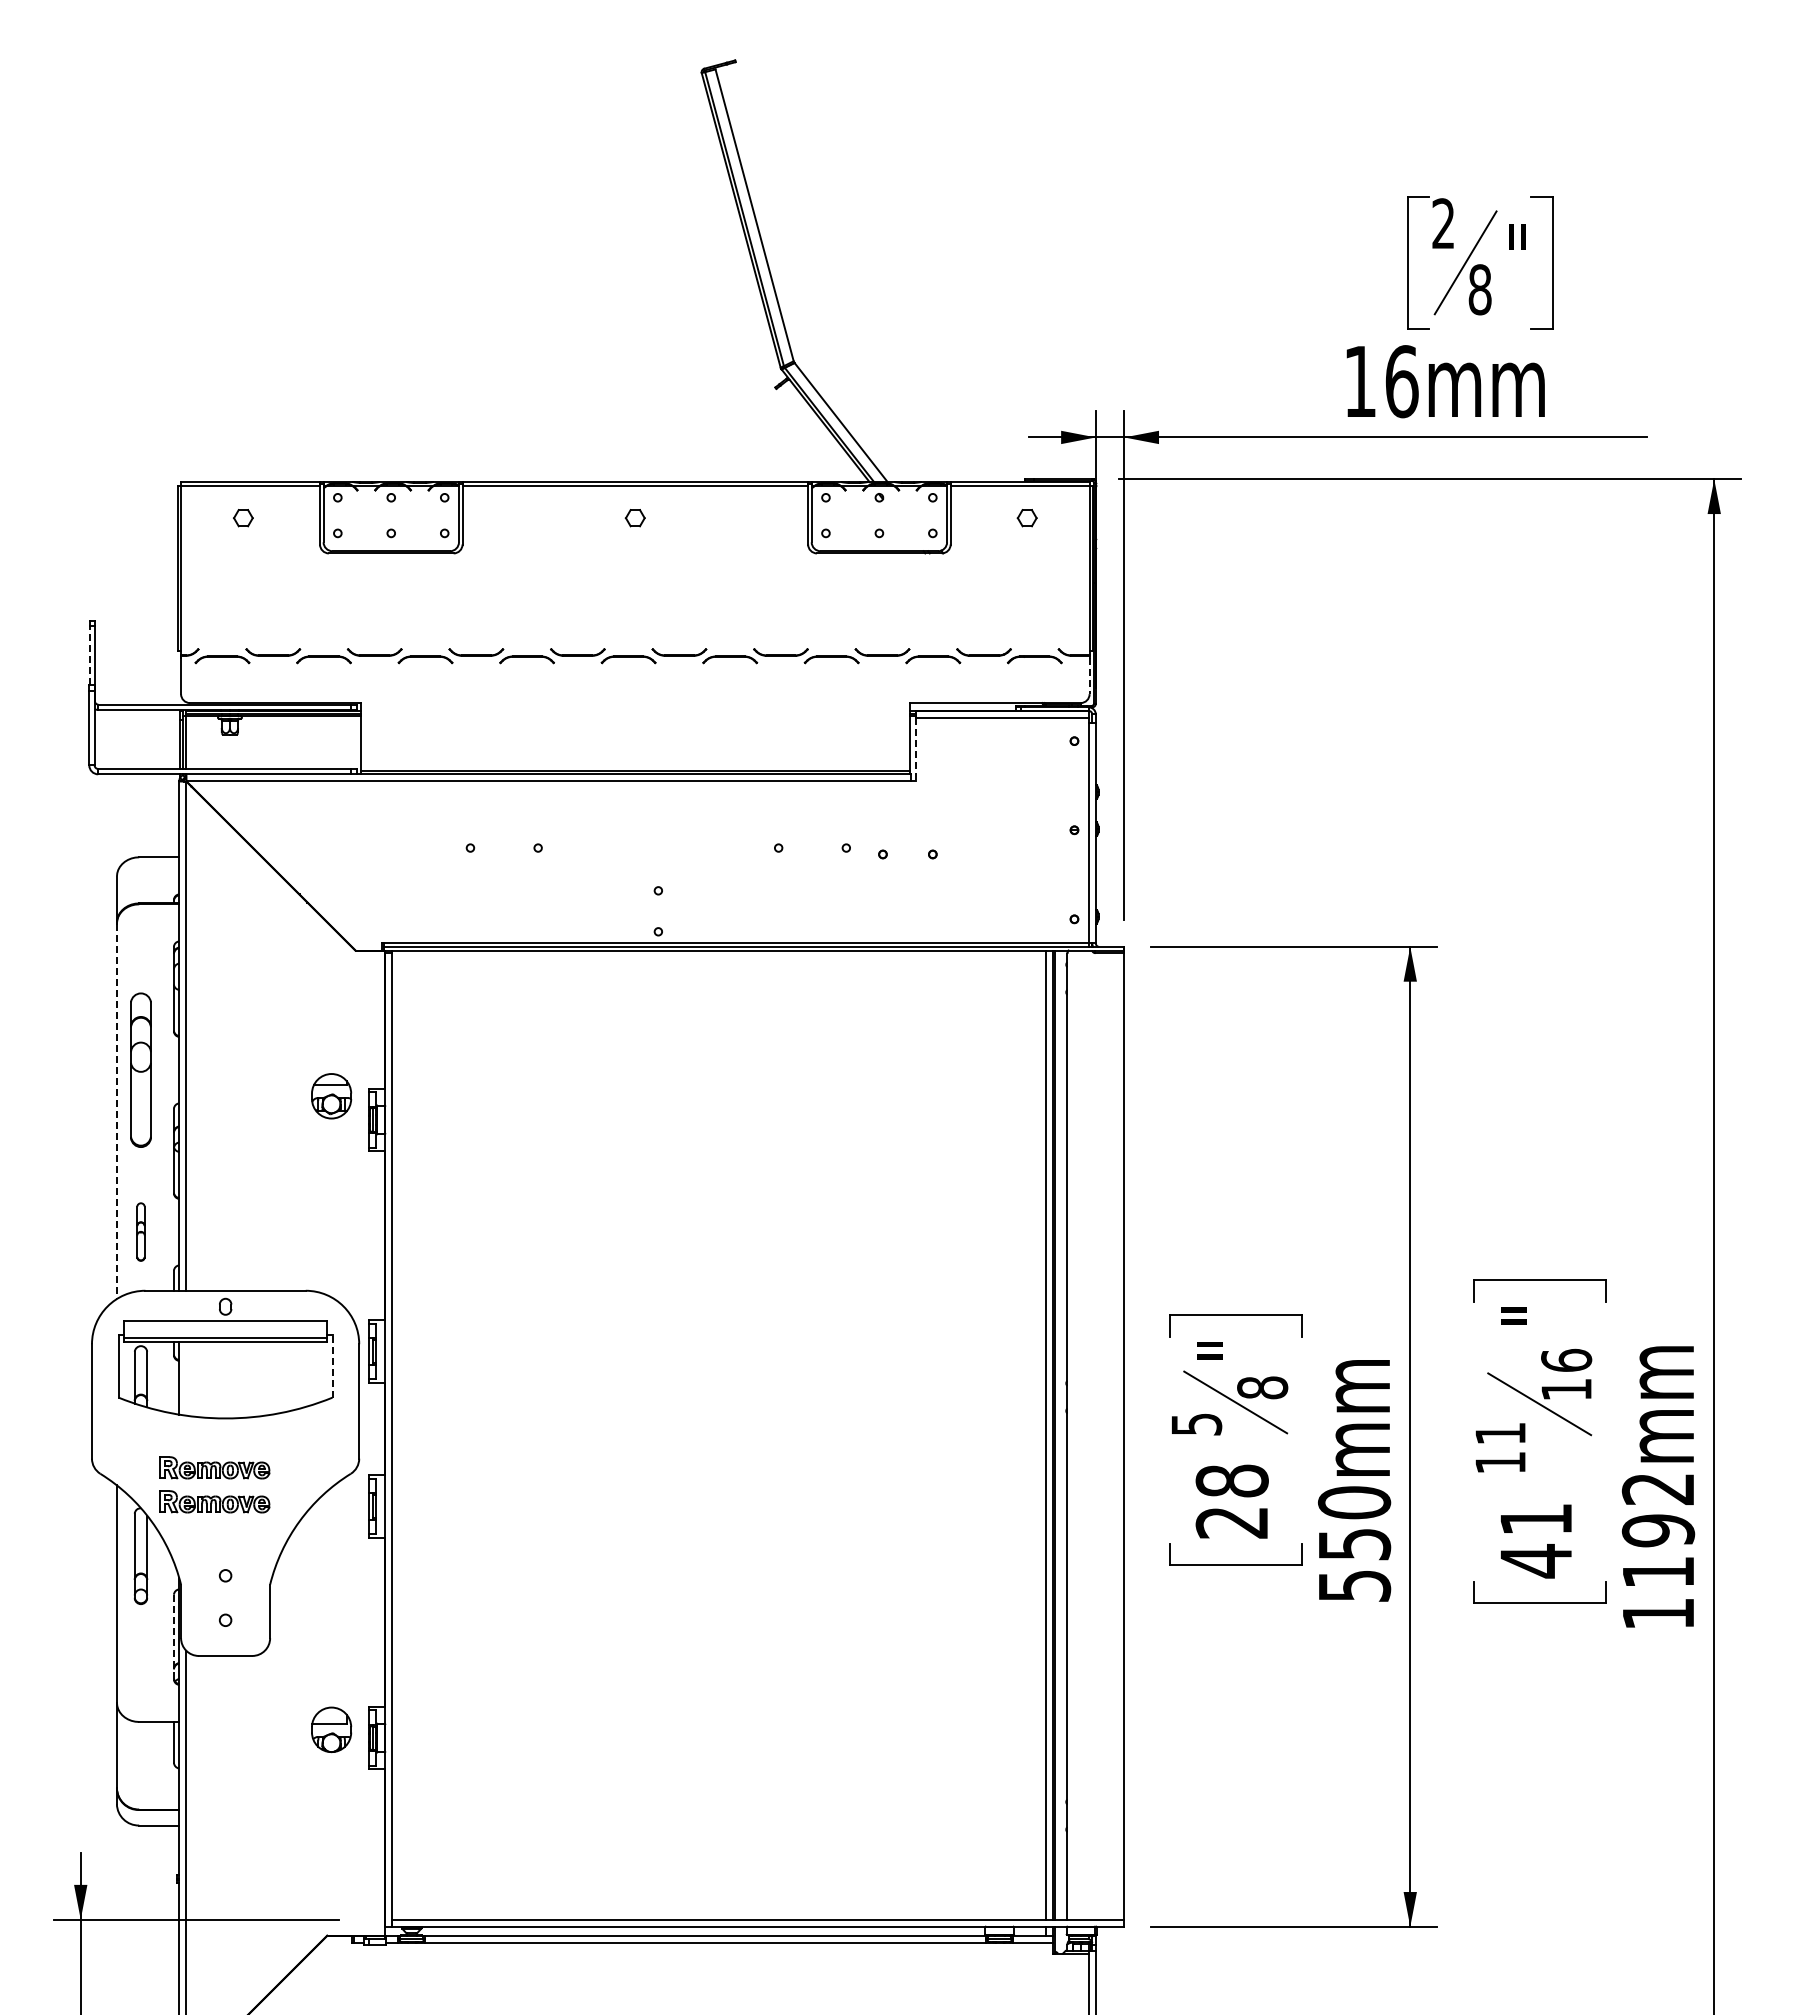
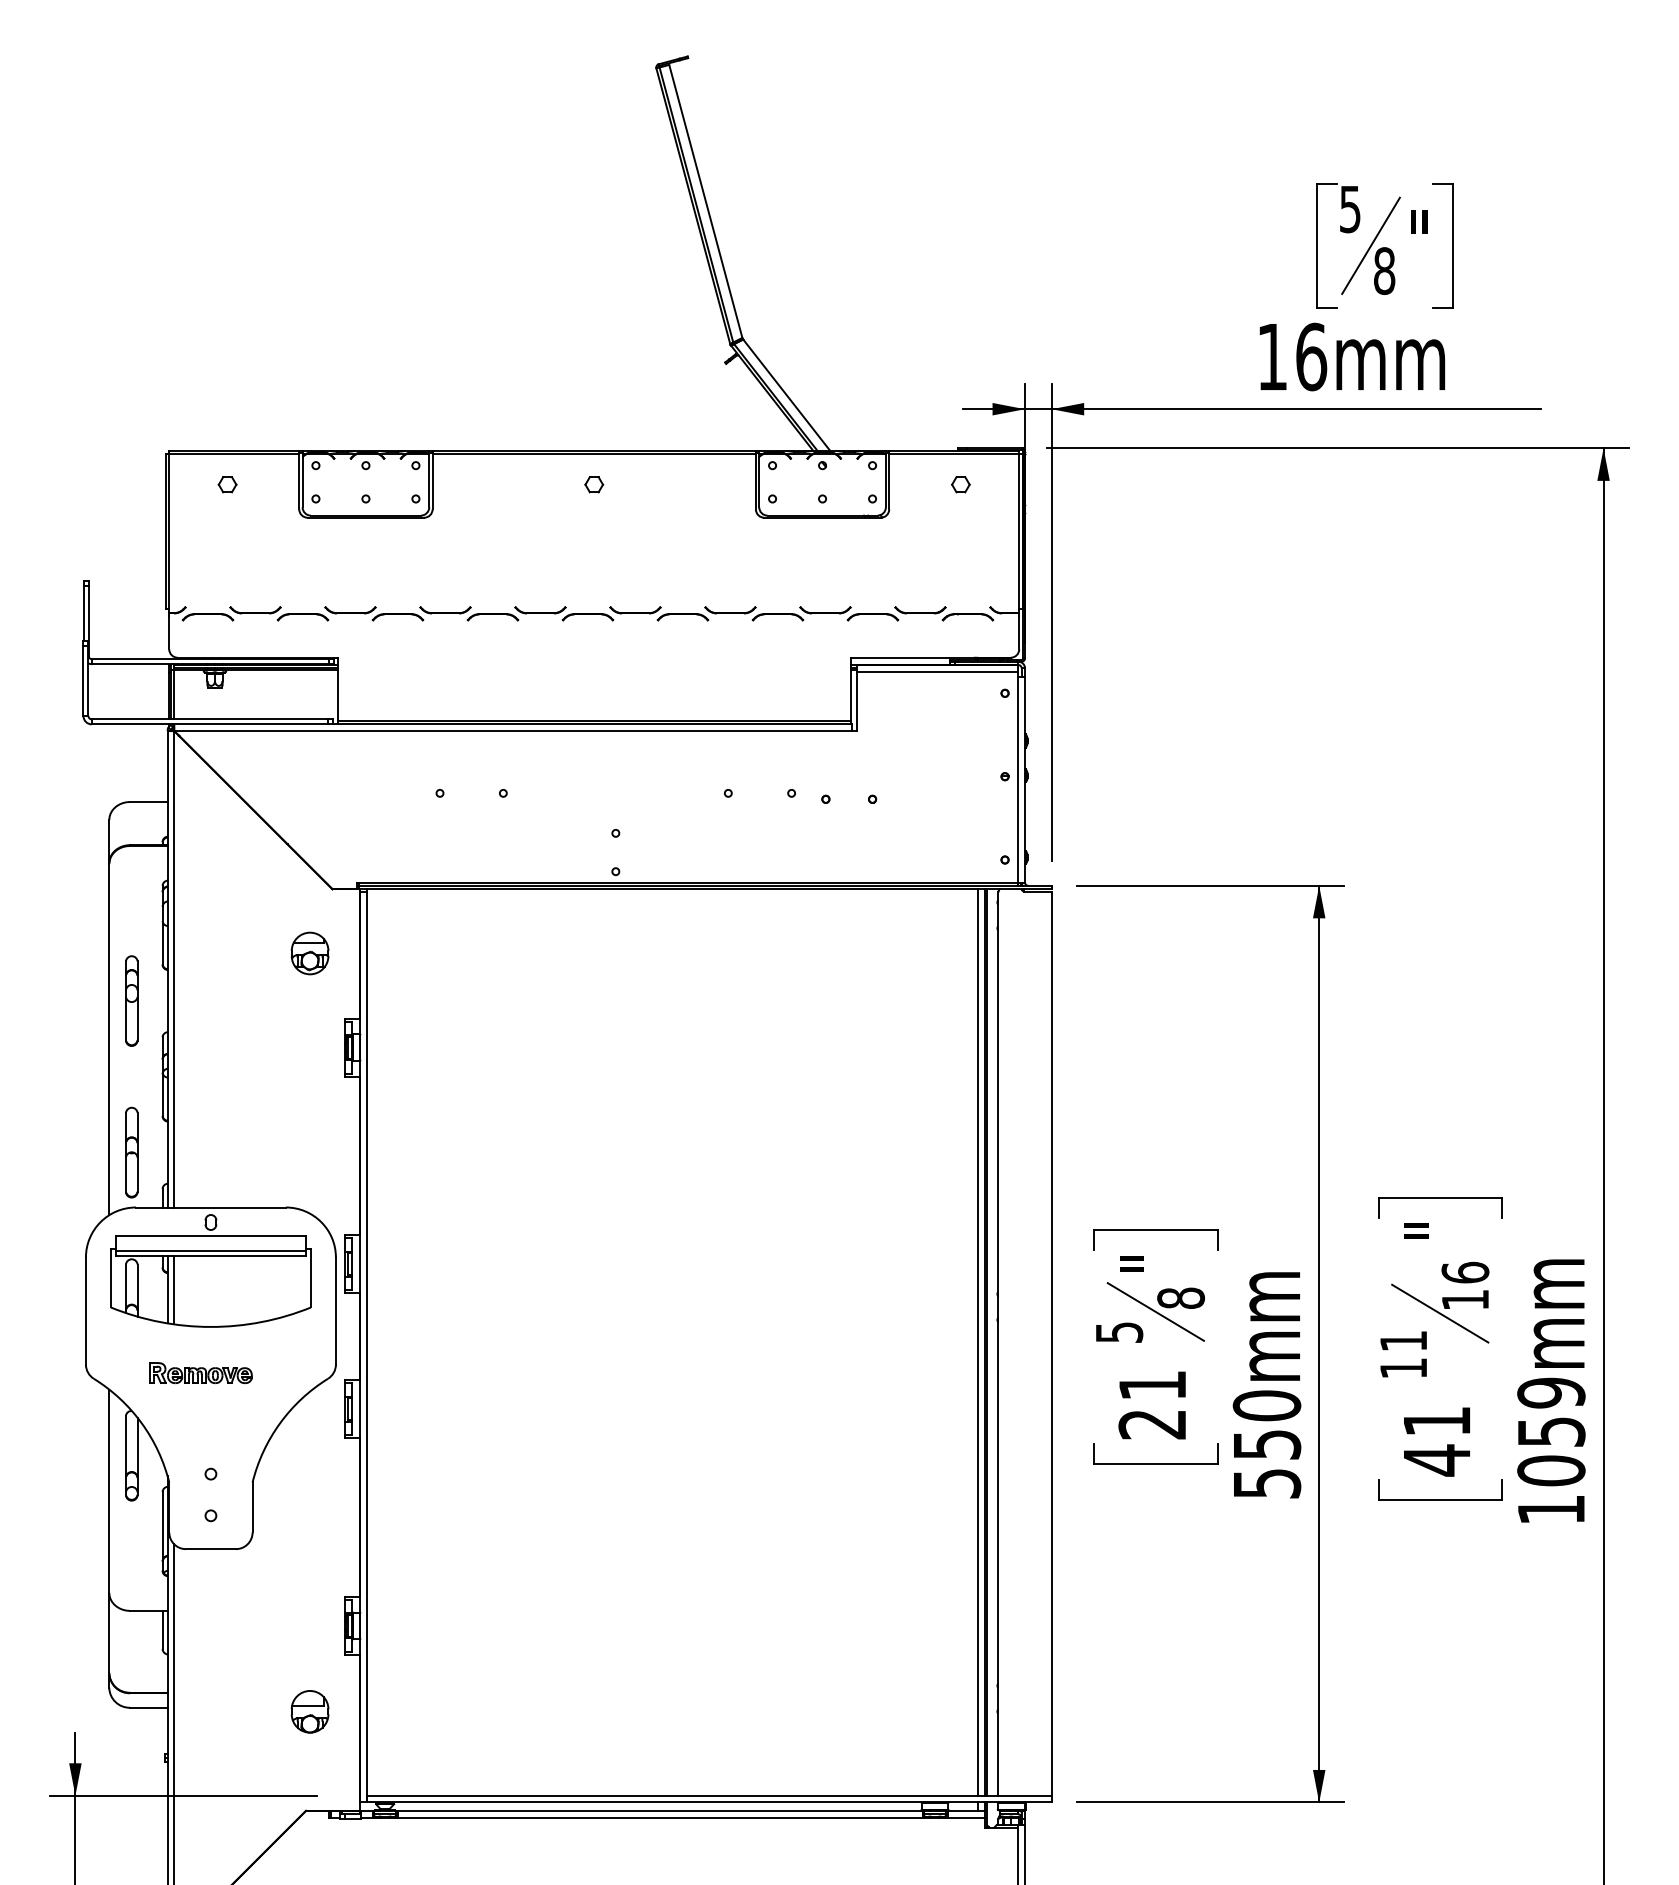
text: (1443, 223) -> (1350, 209), 2 -> 5
line: (89, 655) -> (83, 613), dashed -> solid
line: (1089, 676) -> (1019, 632), dashed -> solid
line: (915, 749) -> (856, 701), dashed -> solid
part: (140, 1069) -> (131, 1000), size x0.62
part: (331, 1096) -> (310, 953), moved
line: (116, 1111) -> (108, 1039), dashed -> solid
part: (140, 1231) -> (131, 1152), size x1.67
line: (332, 1365) -> (310, 1277), dashed -> solid
line: (186, 1378) -> (174, 1289), added
text: (1231, 1480) -> (1151, 1384), 28 -> 21
part: (214, 1501) -> (200, 1404), removed
text: (1658, 1530) -> (1551, 1431), 1192mm -> 1059mm
line: (173, 1637) -> (162, 1531), dashed -> solid
part: (331, 1729) -> (310, 1711), moved

